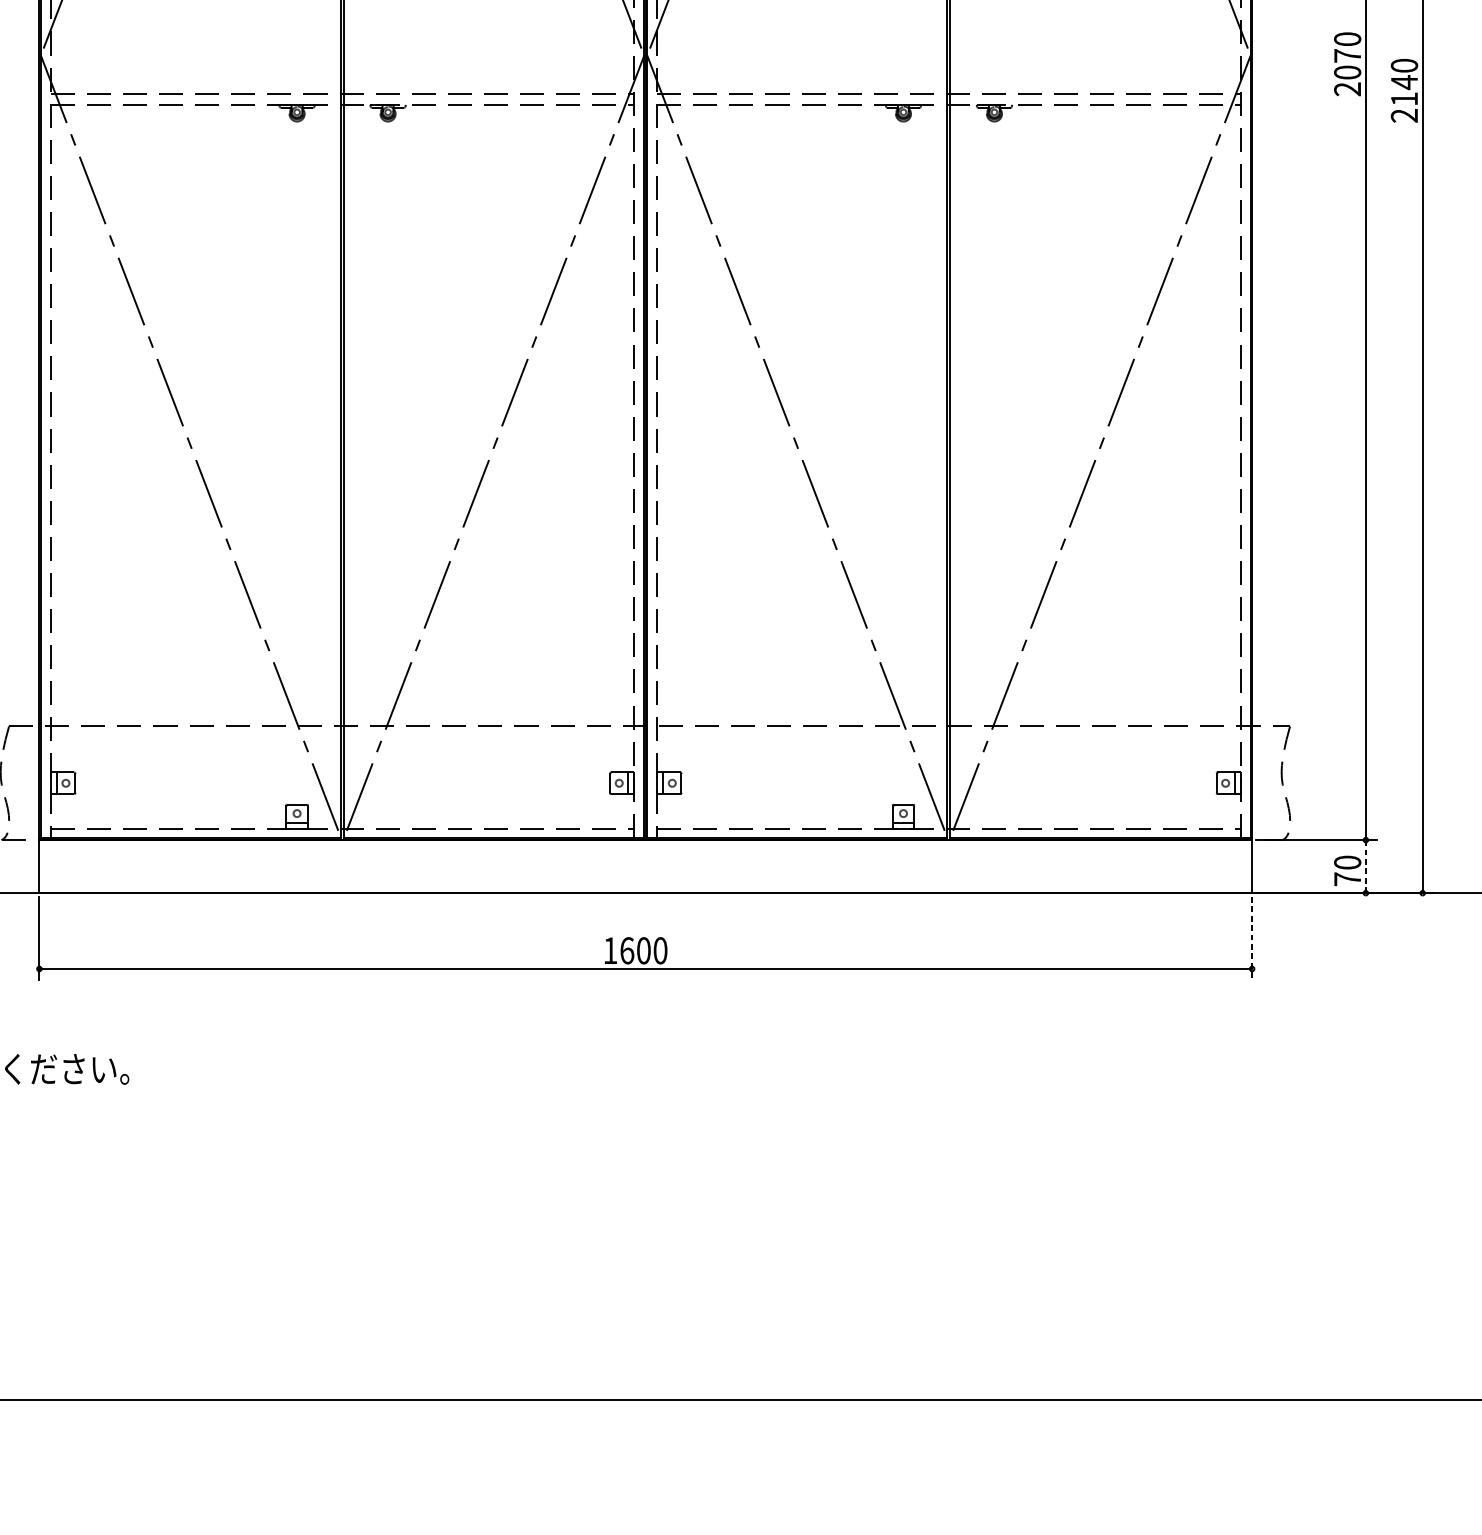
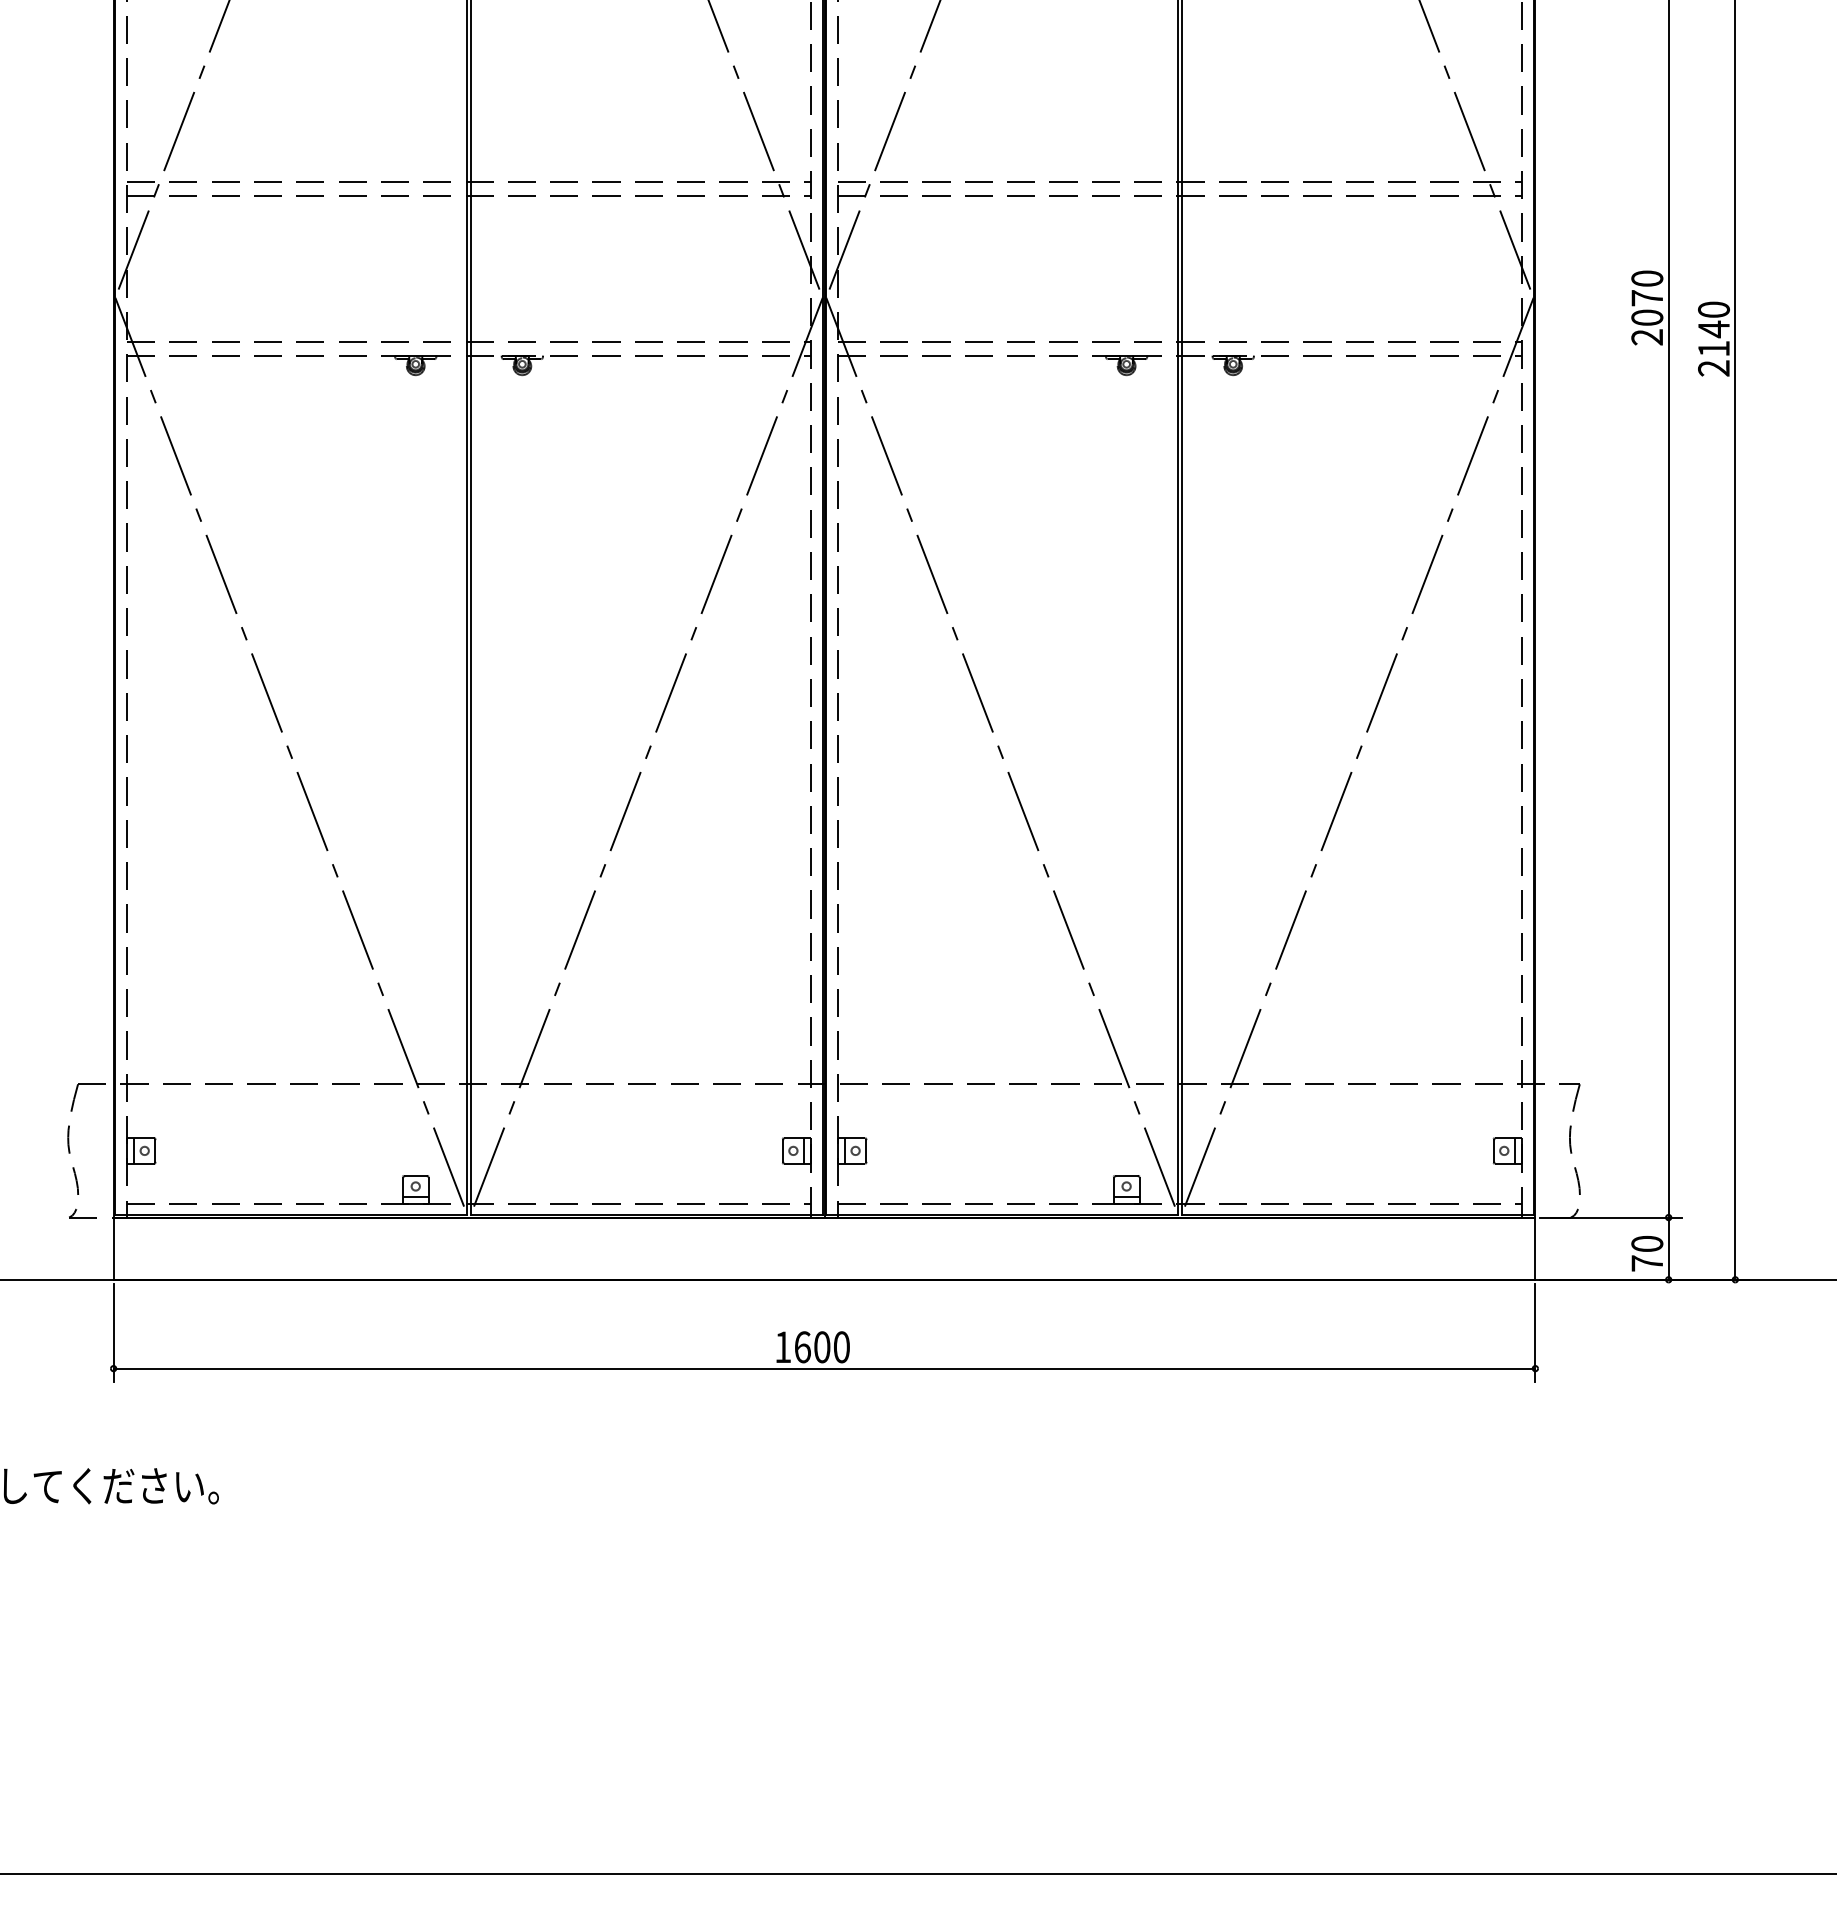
line: (1365, 867) -> (1668, 1249), dashed -> solid
line: (1252, 939) -> (1535, 1333), dashed -> solid

